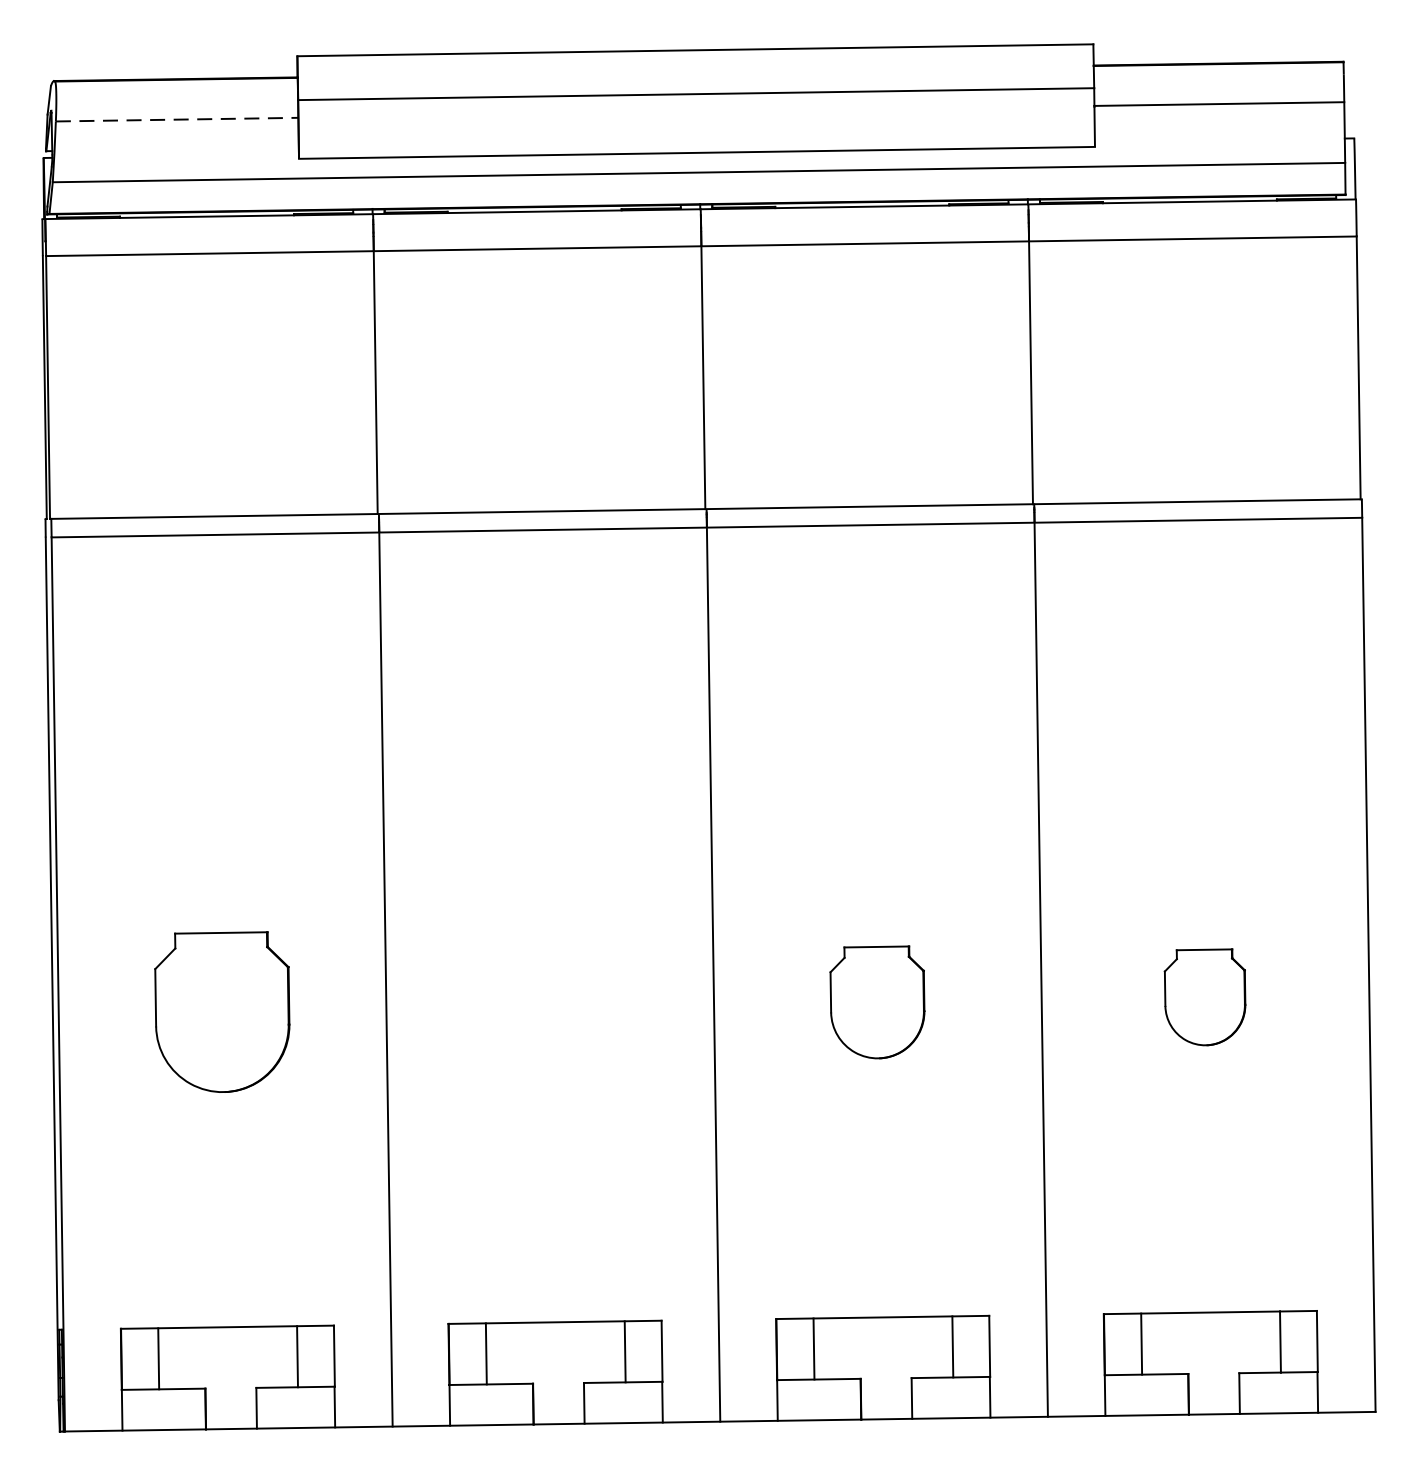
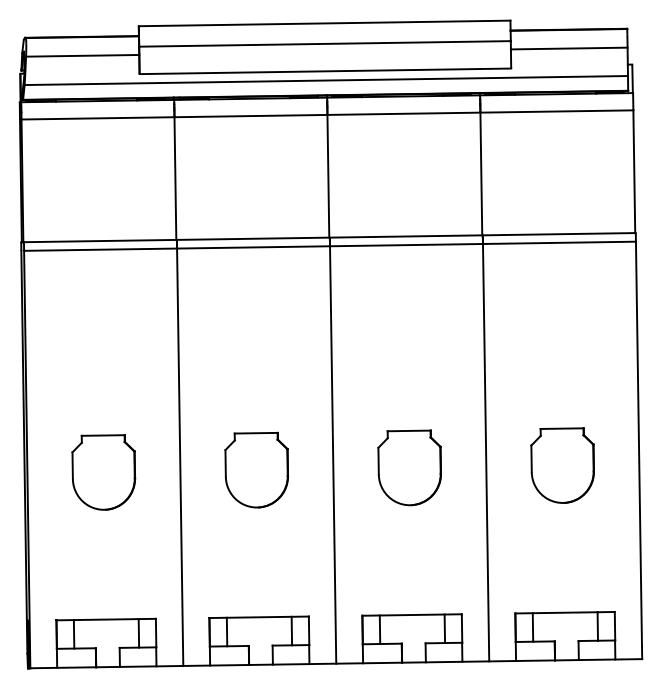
line: (176, 118) -> (82, 55), dashed -> solid
part: (1204, 997) -> (562, 465), size x1.67
part: (877, 1001) -> (409, 467), size x1.43
part: (549, 1005) -> (256, 469), added

